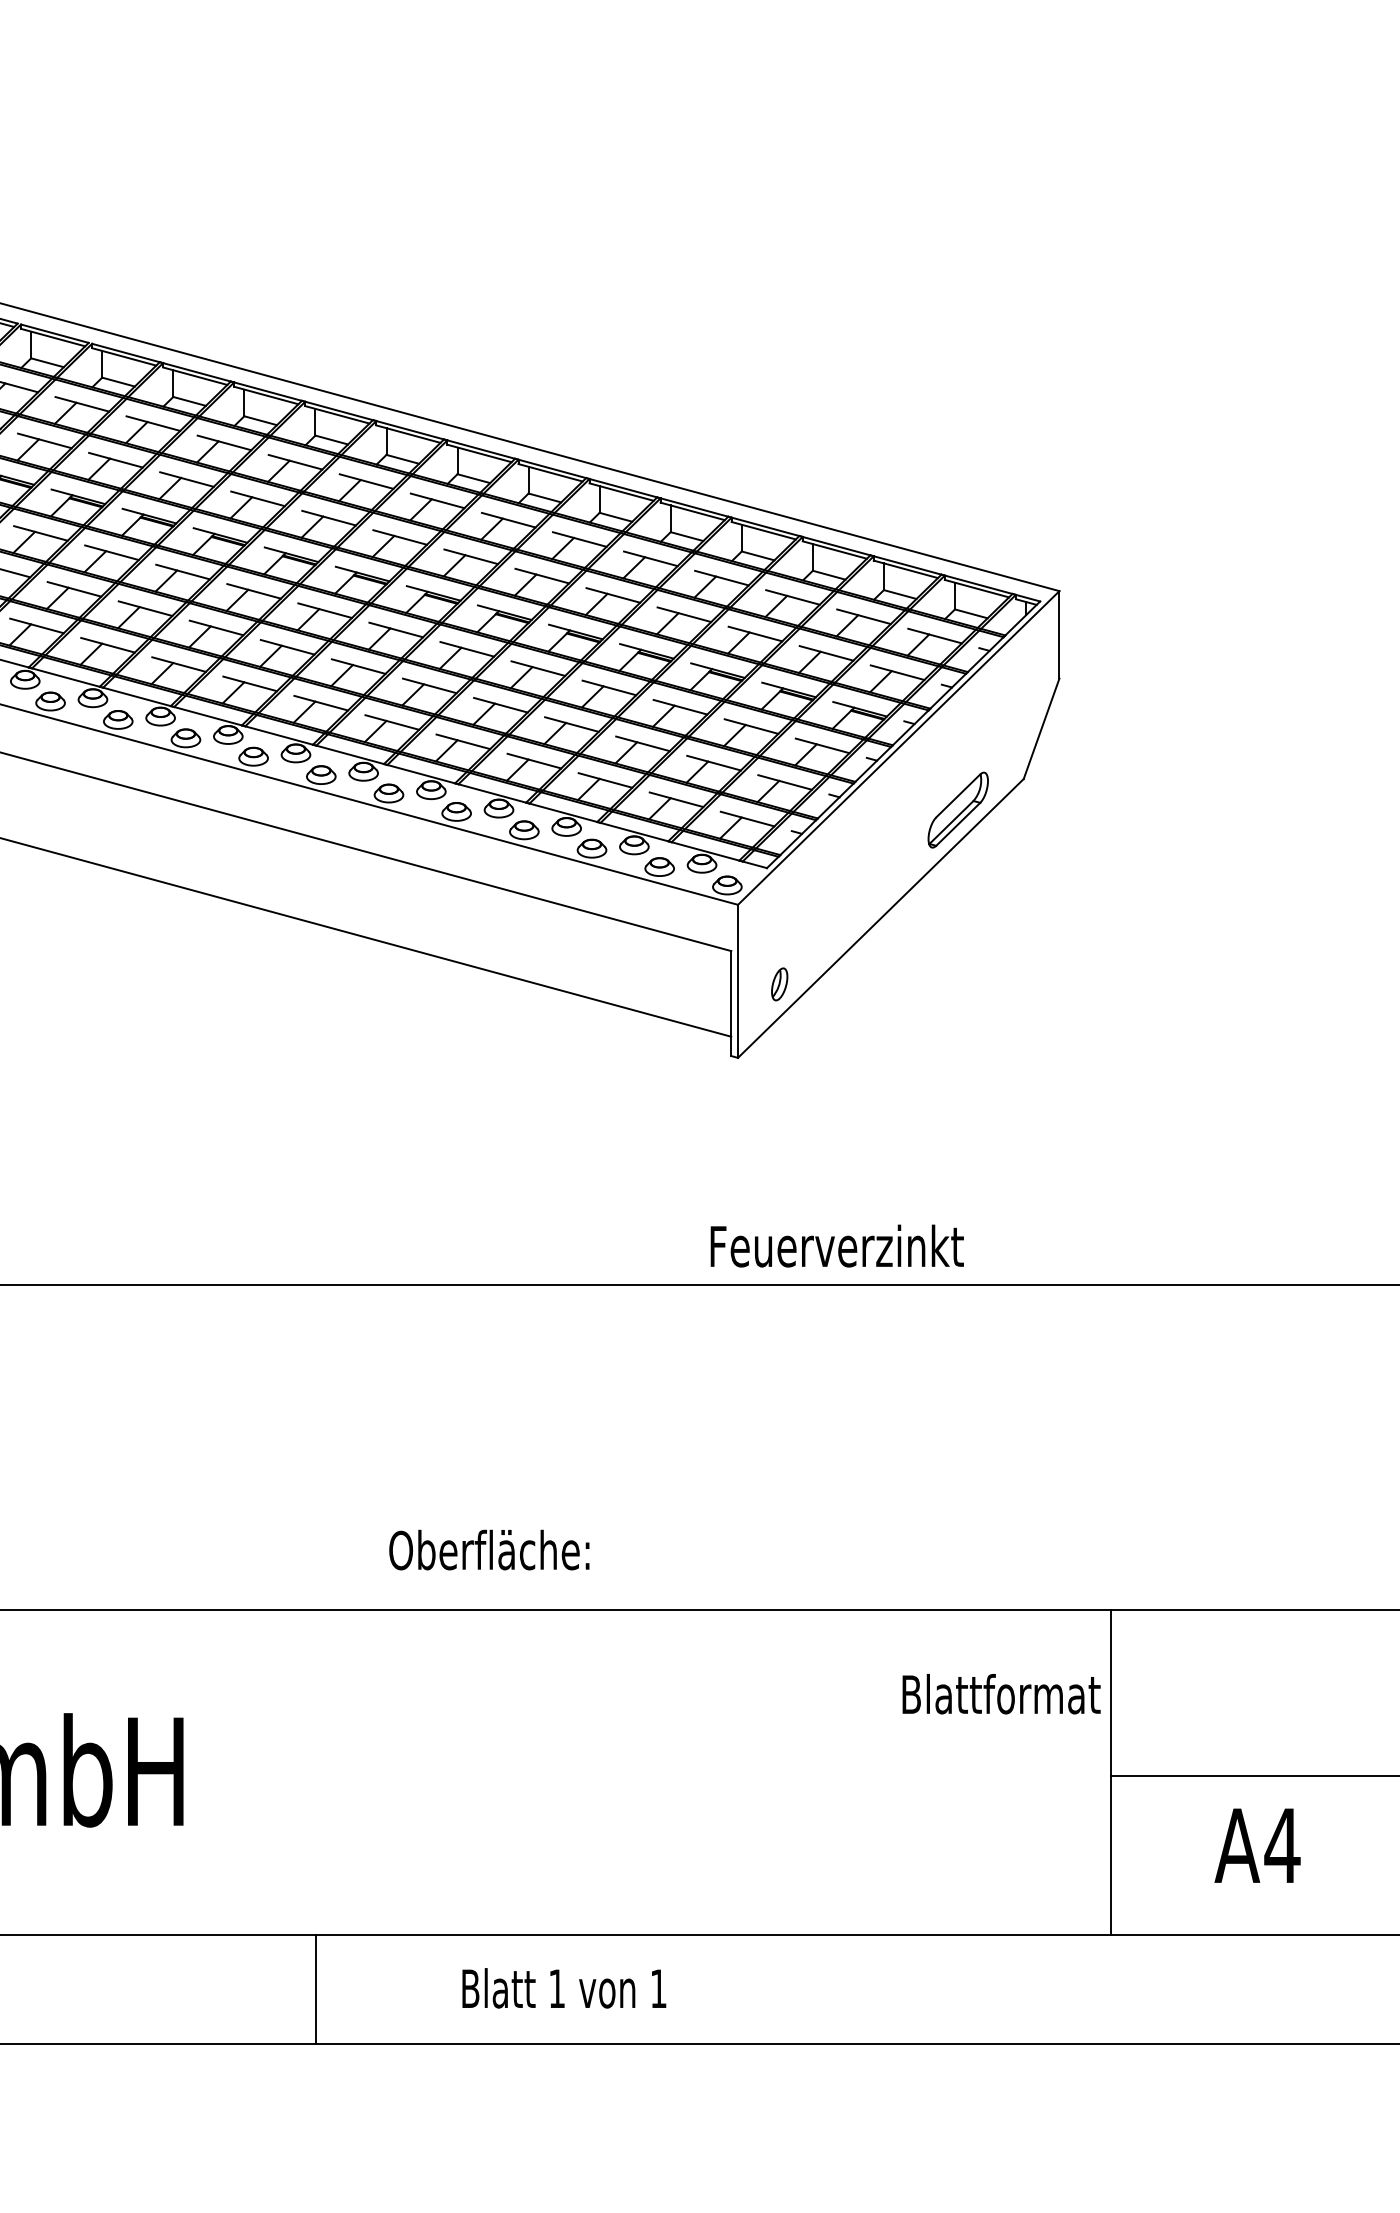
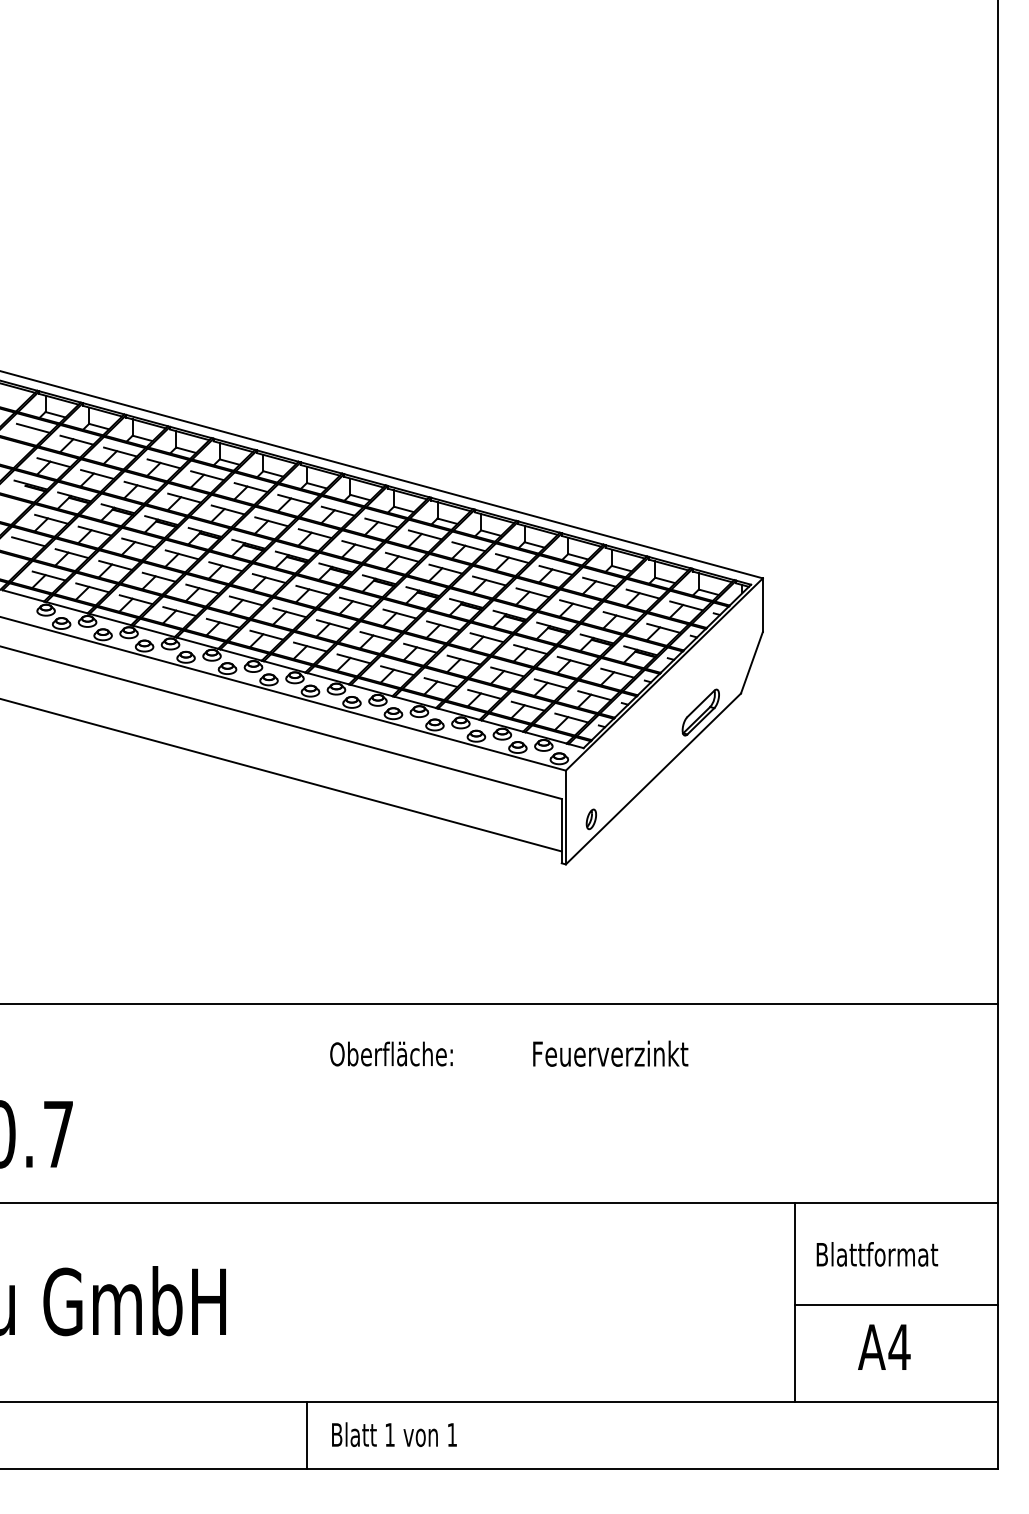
text: (836, 1245) -> (610, 1053), moved
text: (489, 1549) -> (391, 1053), moved
text: (1001, 1694) -> (877, 1254), moved
text: (564, 1988) -> (394, 1434), moved

